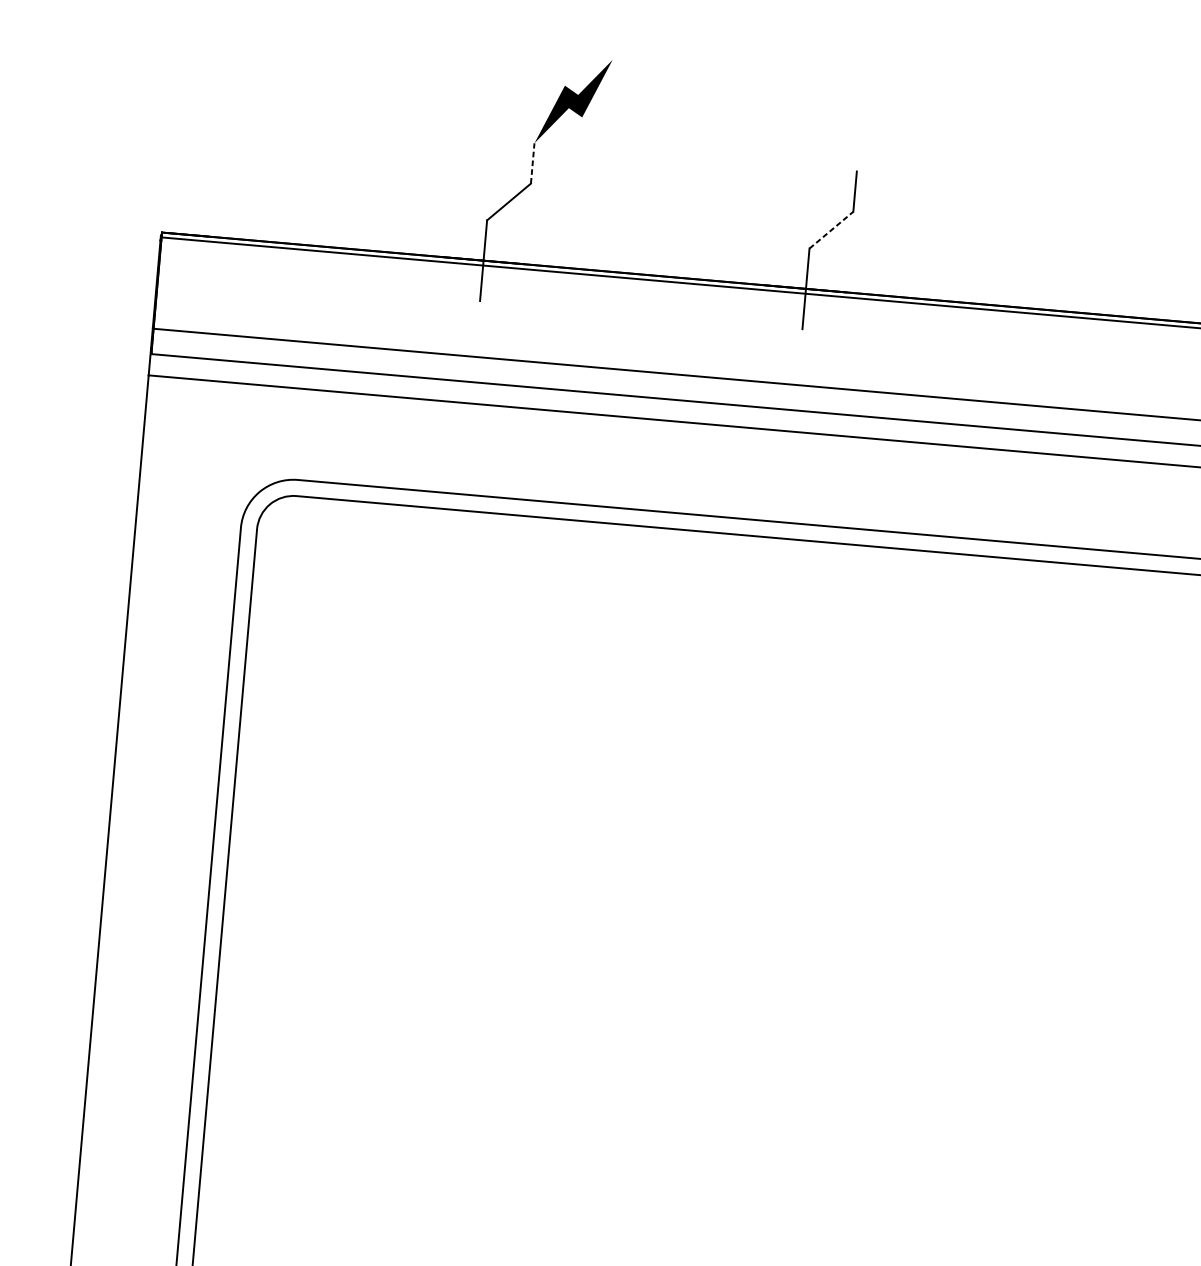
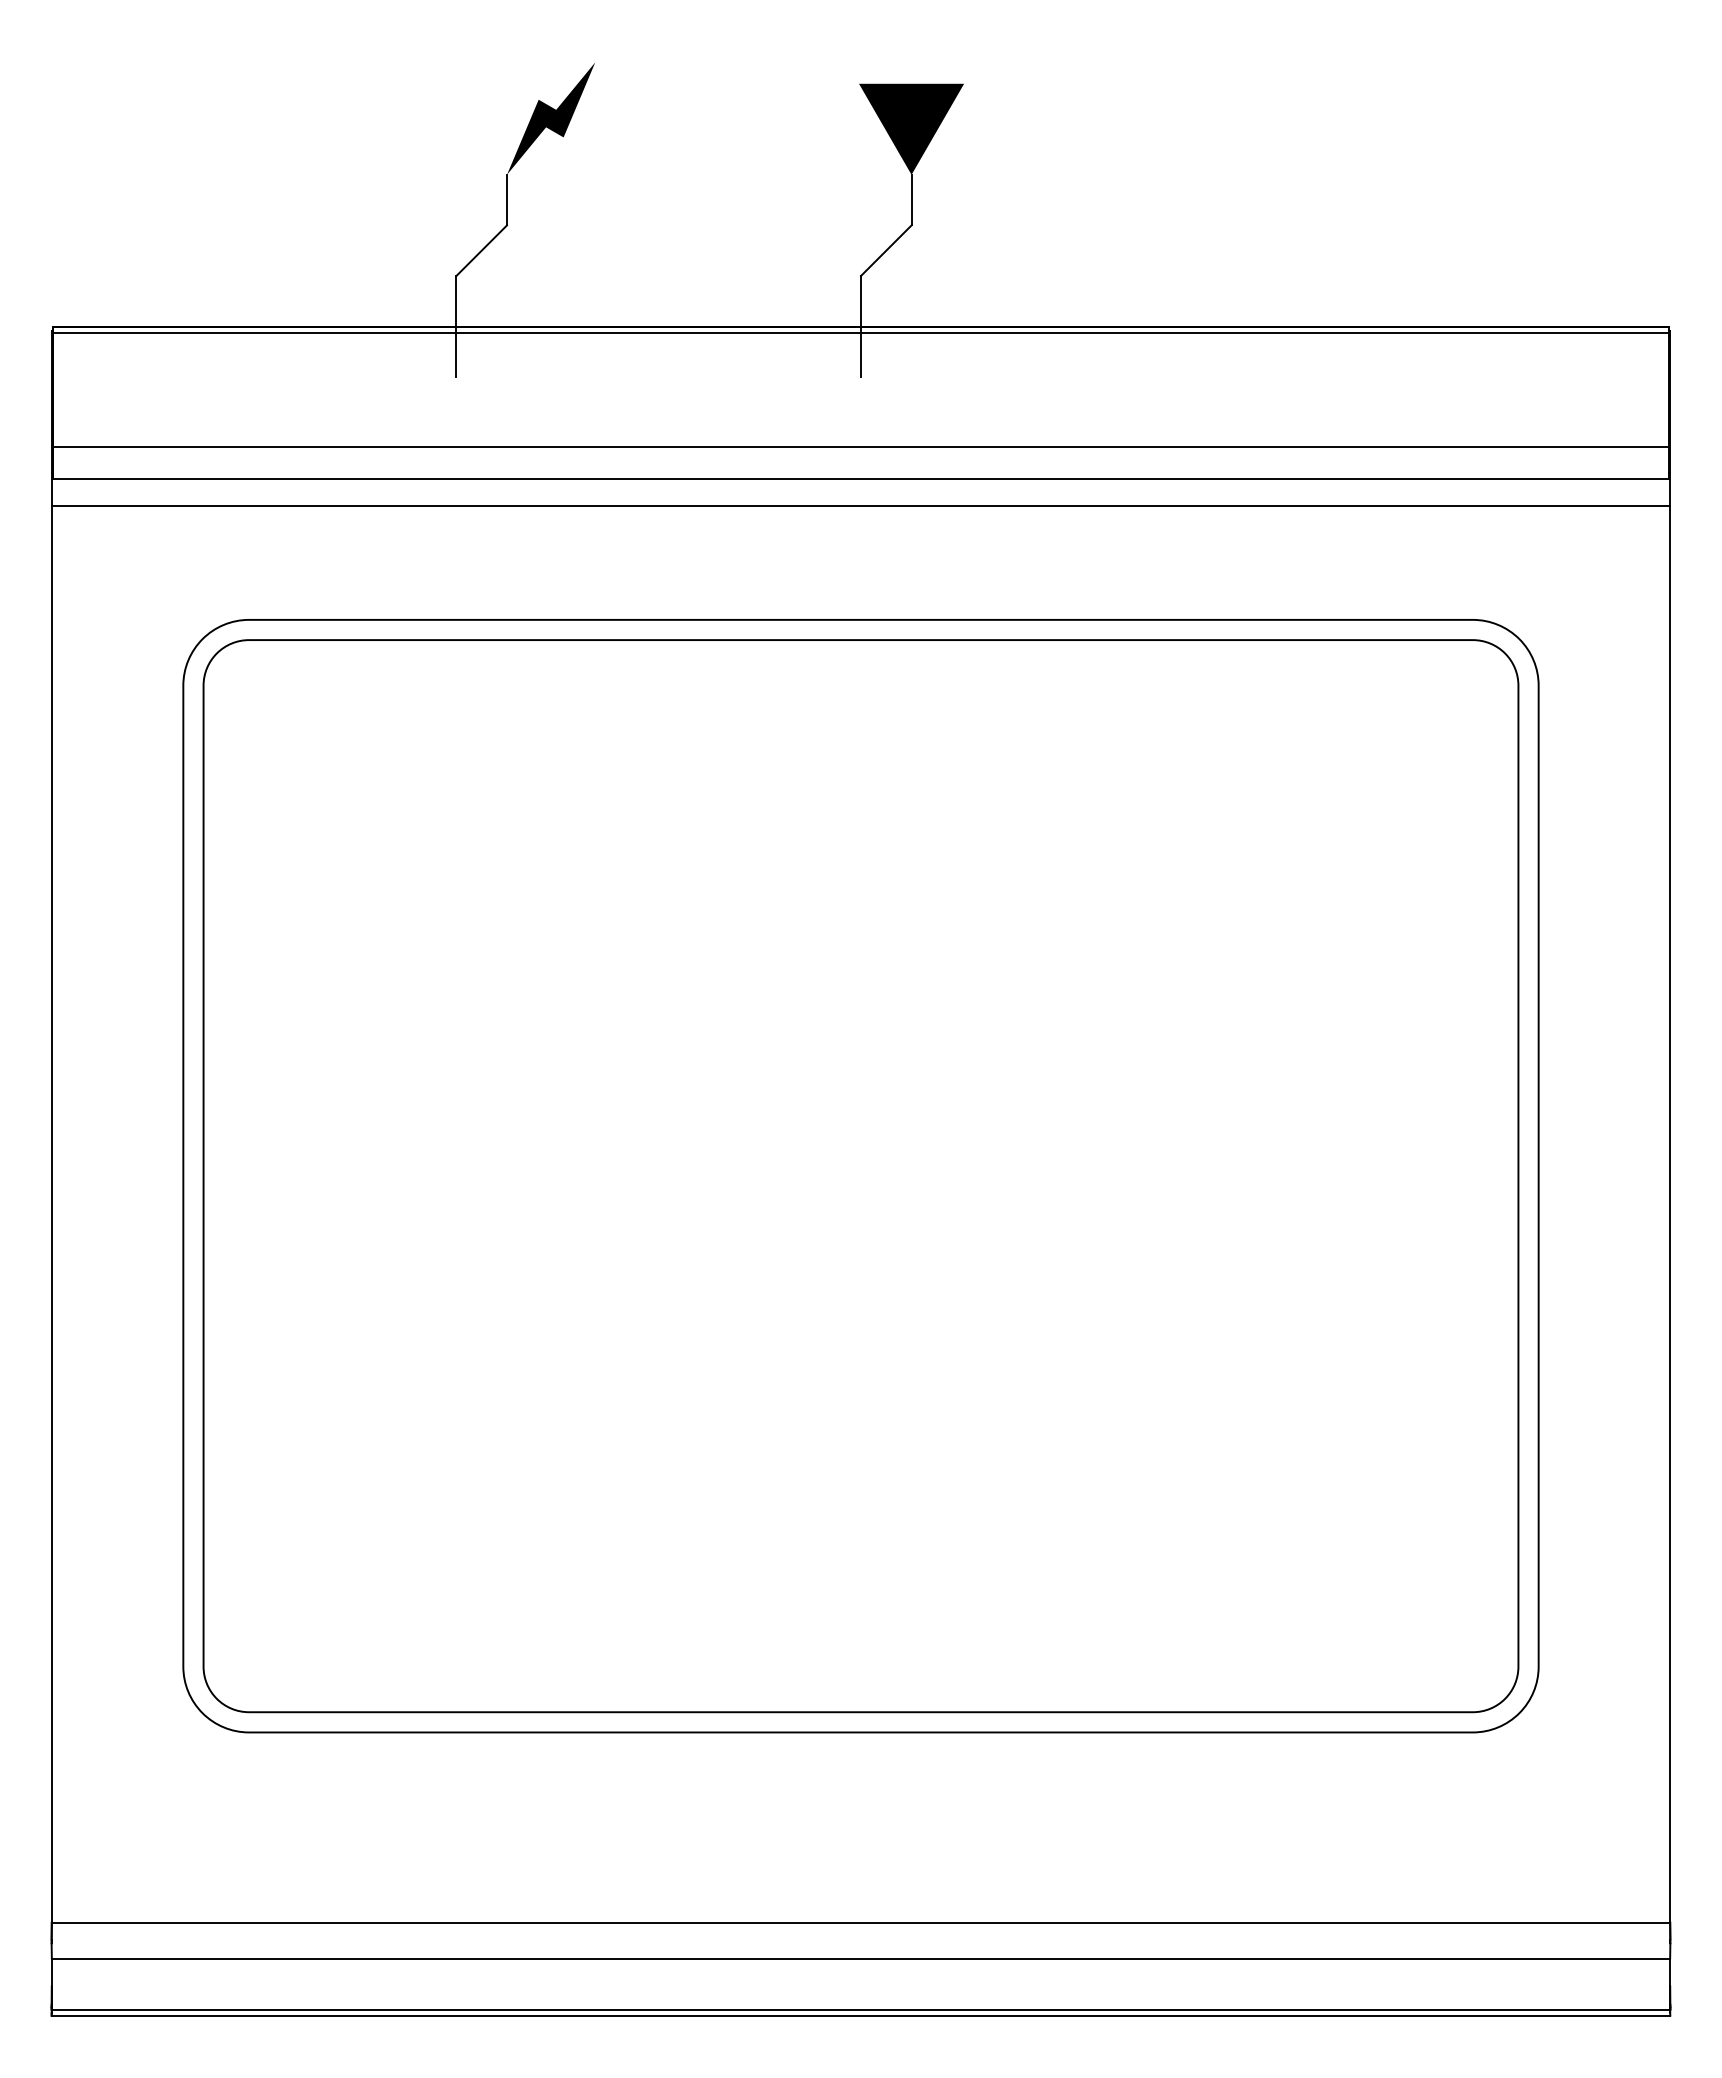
fill: (860, 134) -> (911, 128), added
line: (532, 162) -> (506, 199), dashed -> solid
line: (831, 230) -> (886, 250), dashed -> solid

